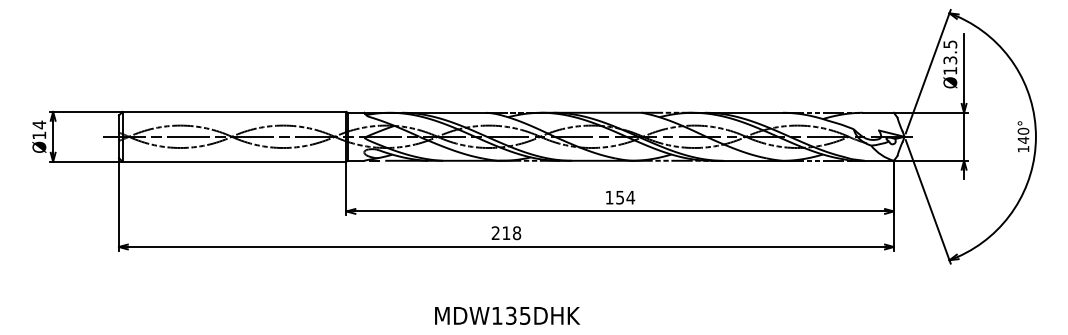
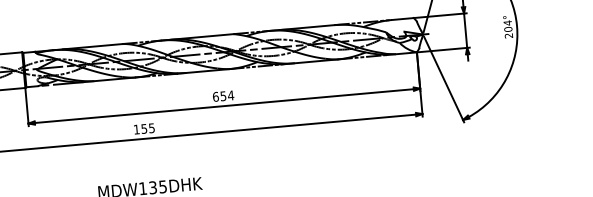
text: (1023, 139) -> (508, 28), 140° -> 204°
text: (609, 197) -> (215, 96), 154 -> 654
text: (506, 233) -> (144, 129), 218 -> 155

